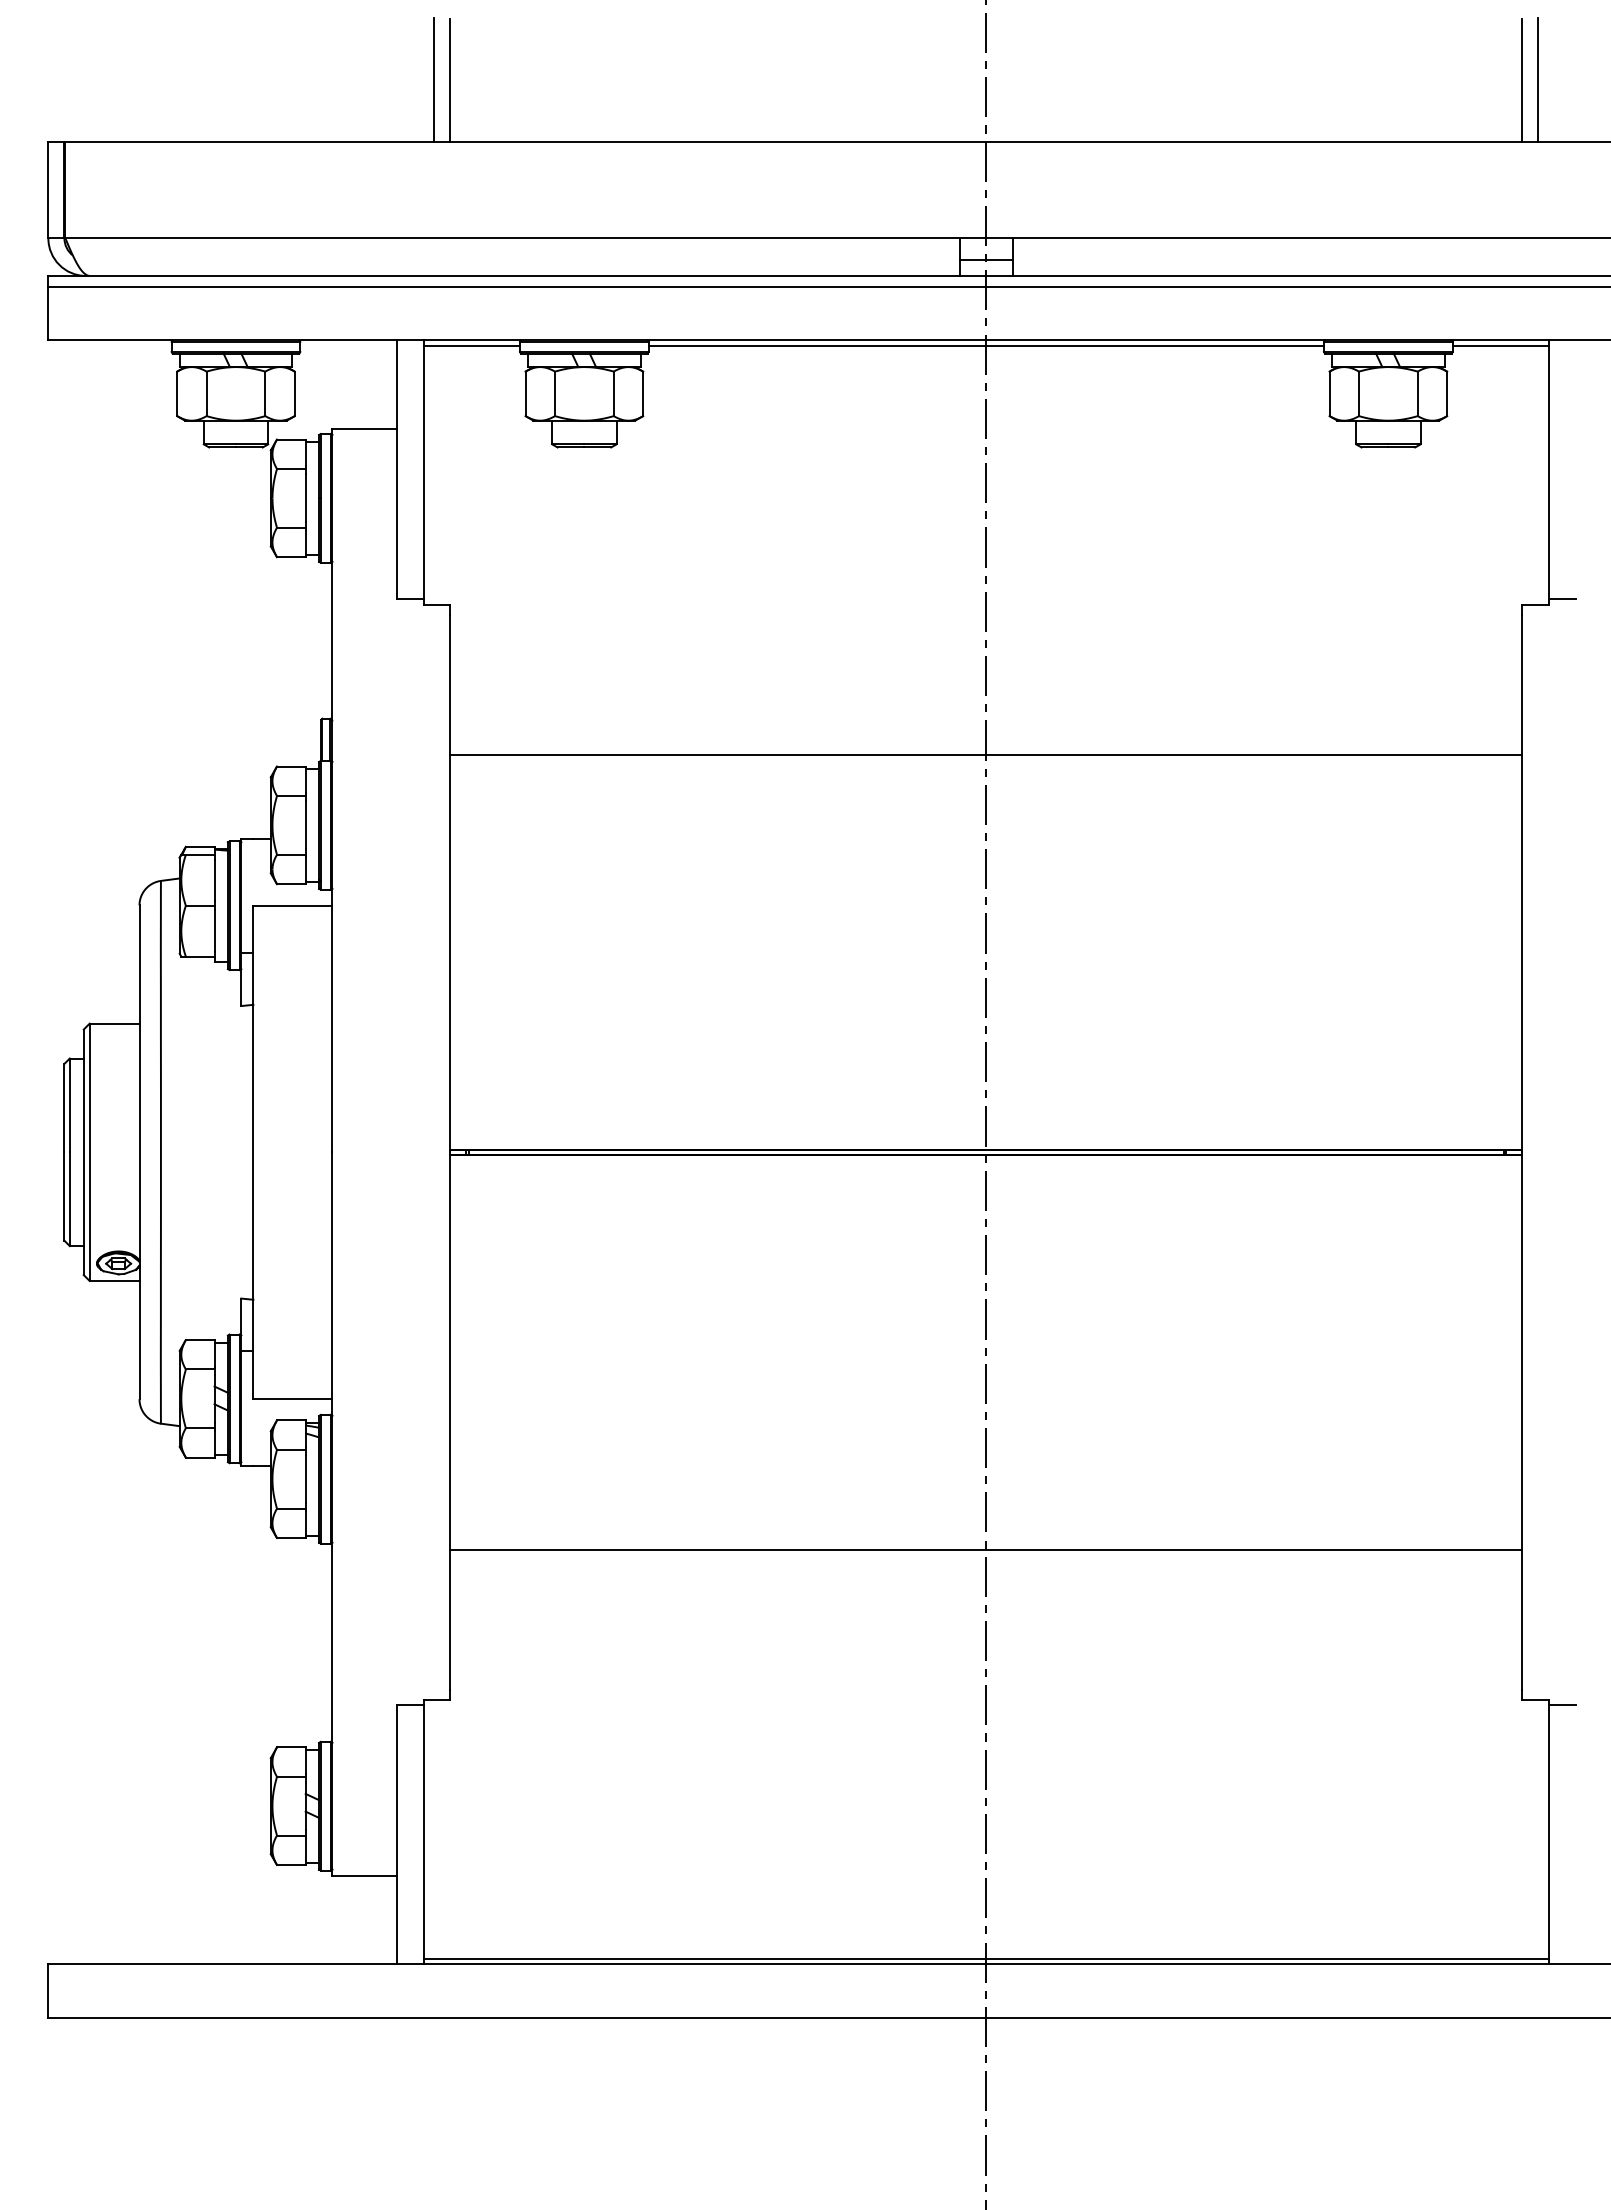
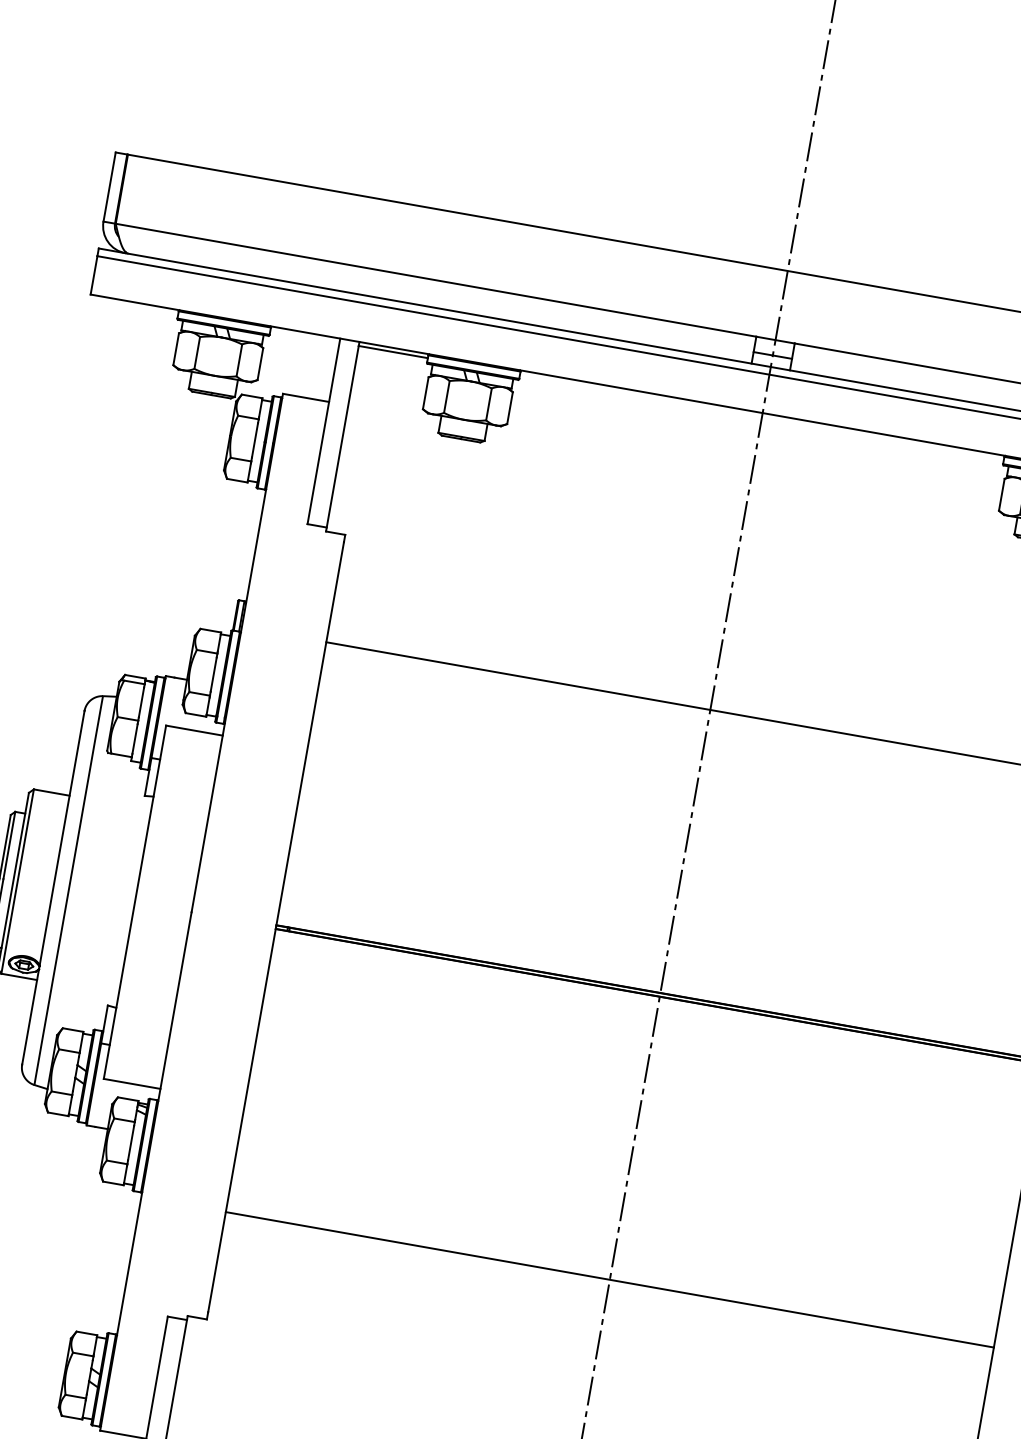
line: (434, 79) -> (400, 156), removed
line: (450, 80) -> (411, 159), removed
line: (986, 345) -> (762, 416), removed

